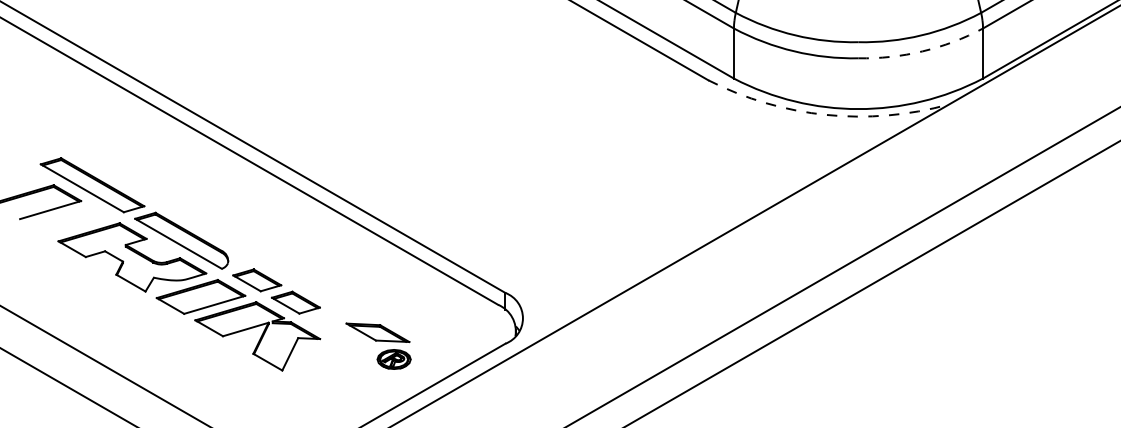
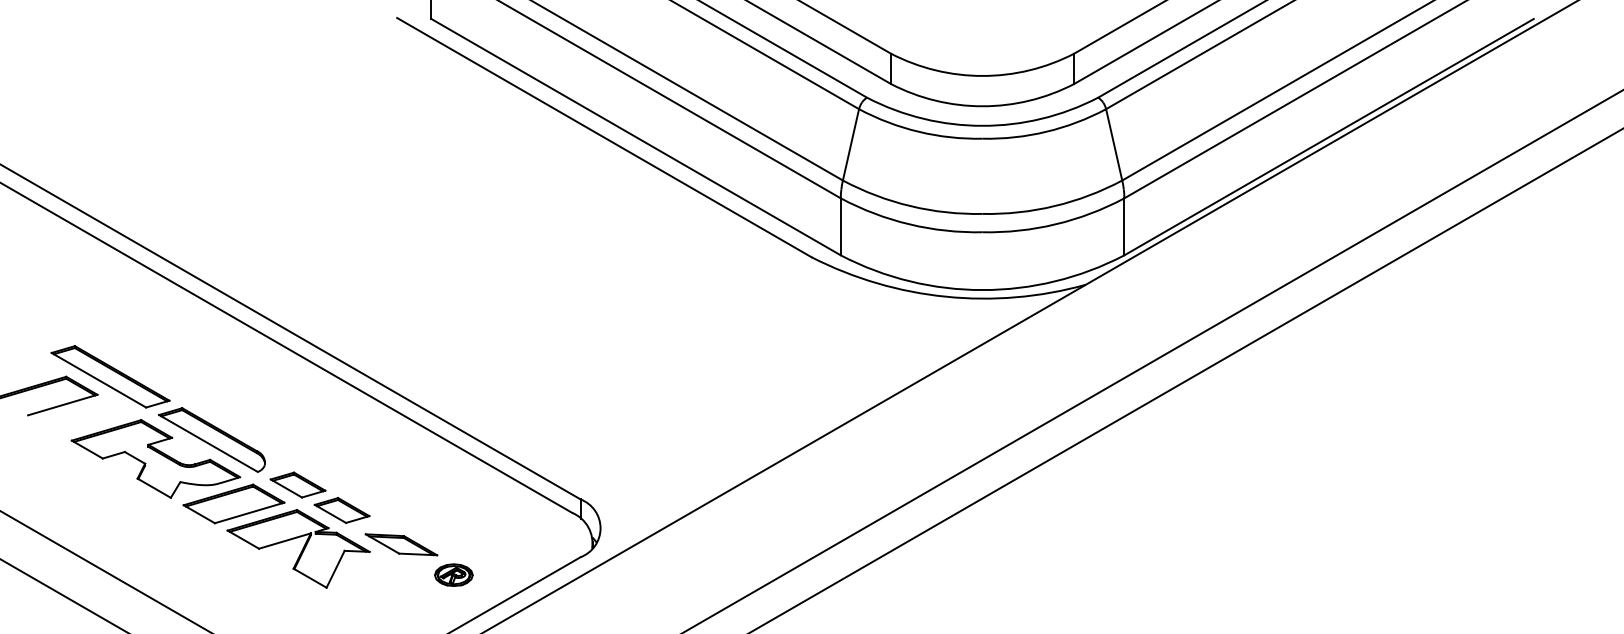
arc: (922, 51) -> (1055, 224), dashed -> solid
arc: (826, 114) -> (946, 296), dashed -> solid
part: (377, 332) -> (401, 544), moved

